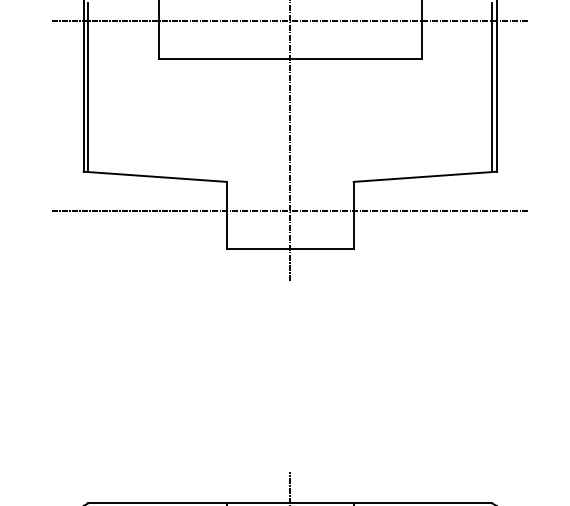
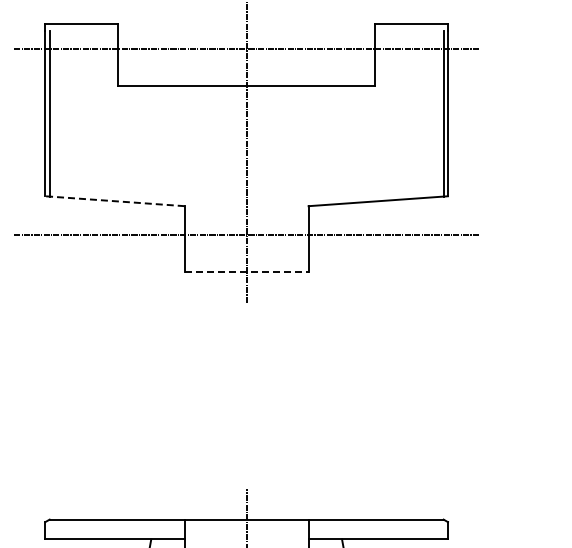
line: (155, 177) -> (115, 201), solid -> dashed
line: (290, 248) -> (246, 271), solid -> dashed

